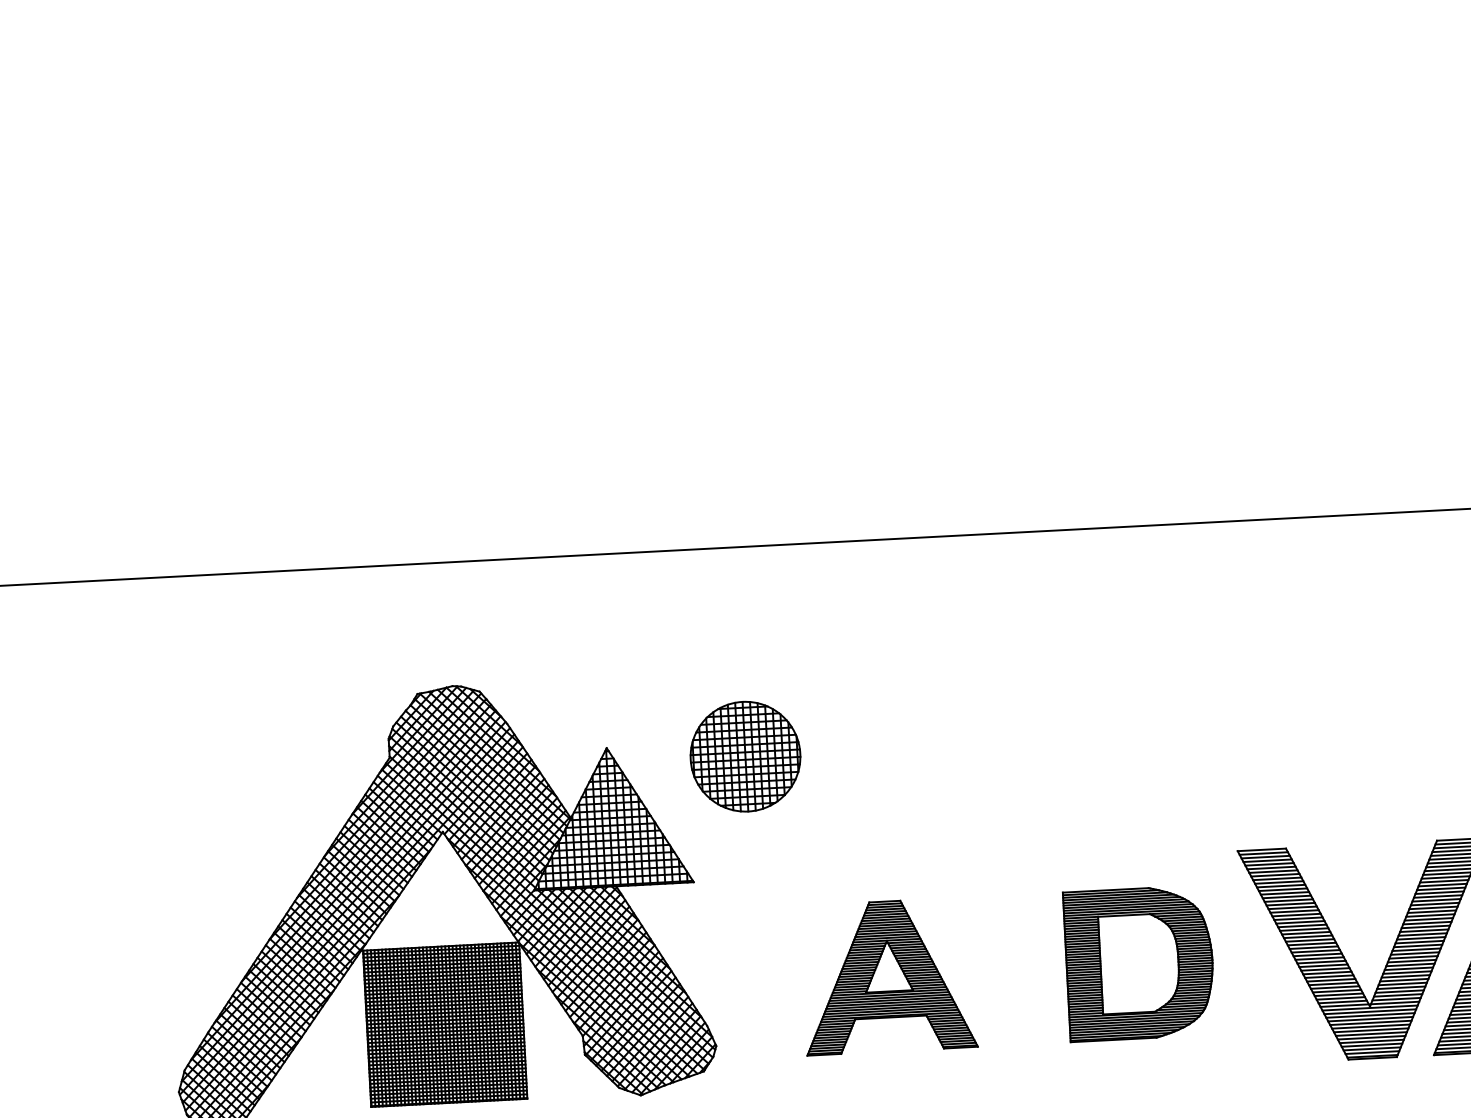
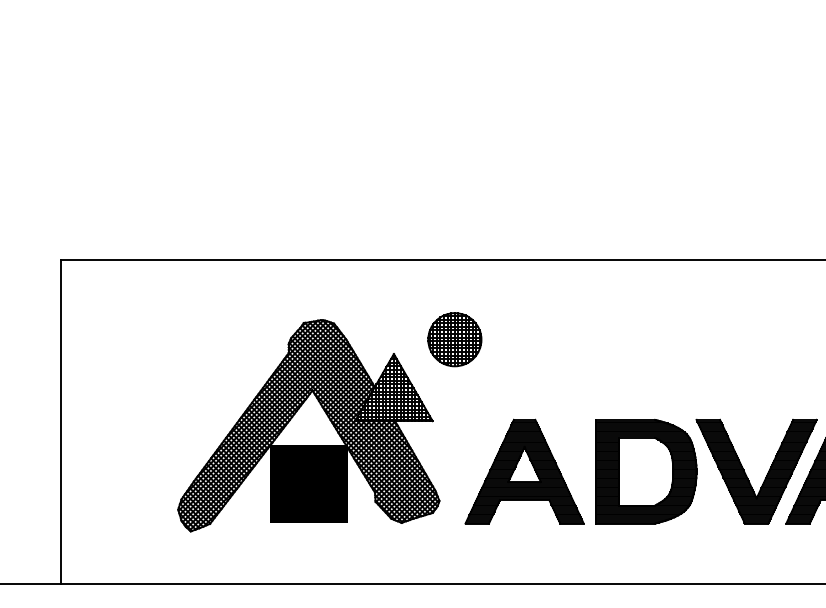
part: (744, 756) -> (454, 339), moved
part: (1140, 962) -> (646, 471), size x1.43
part: (888, 976) -> (524, 471), size x1.43

